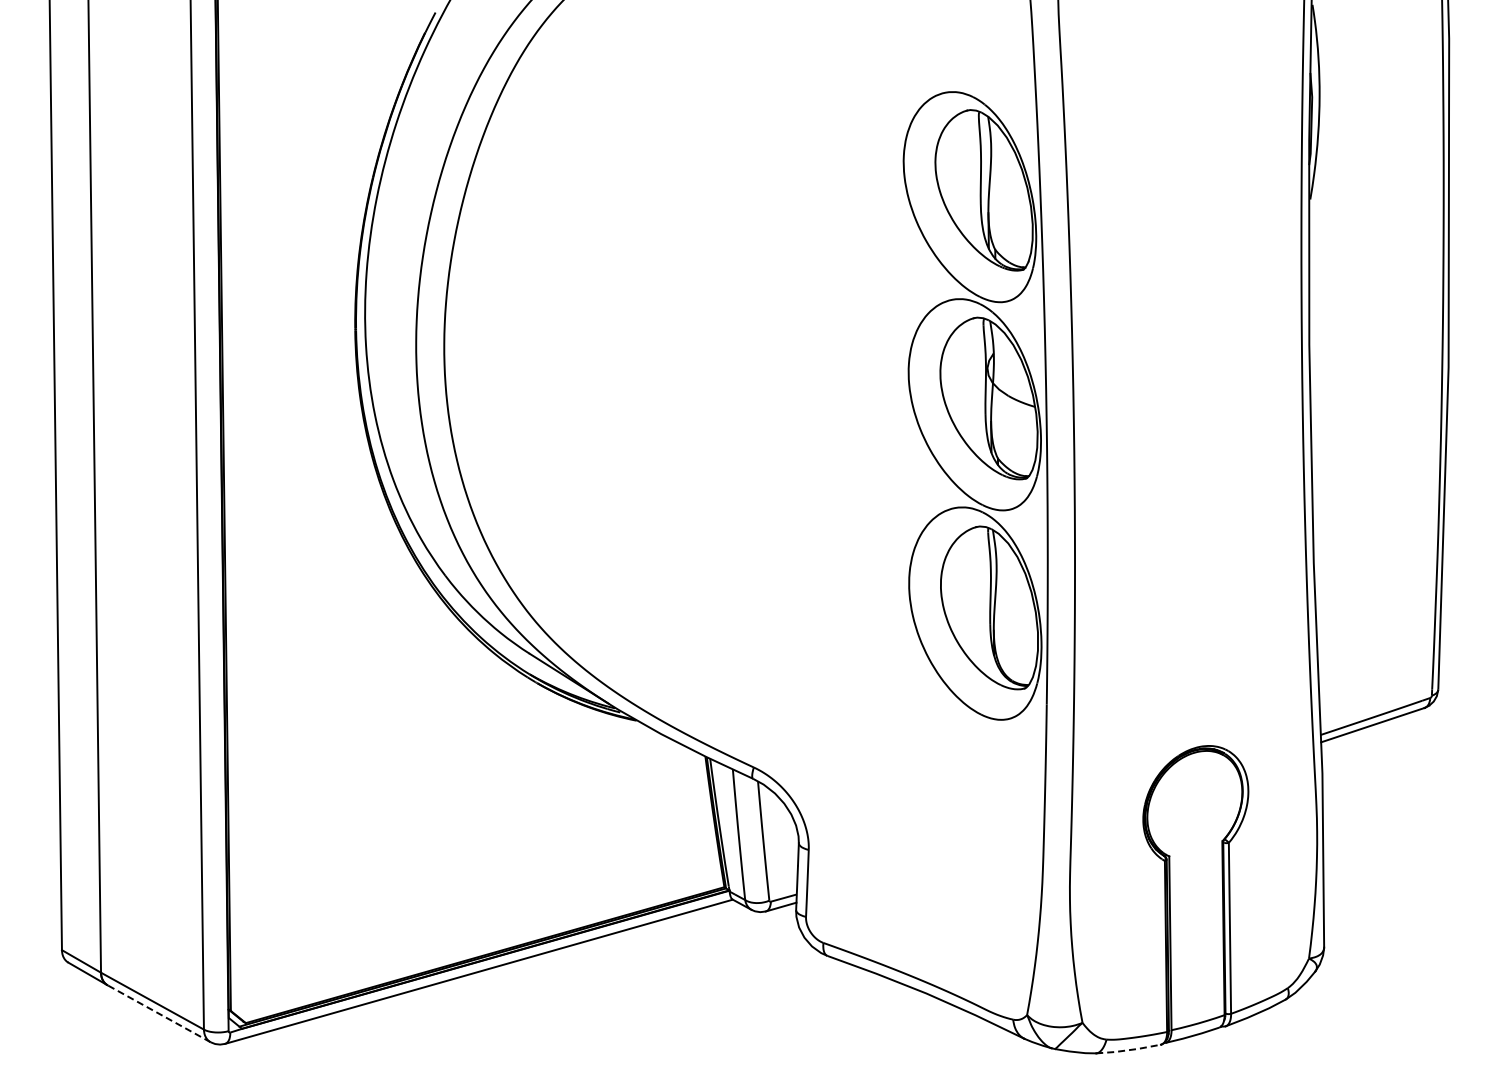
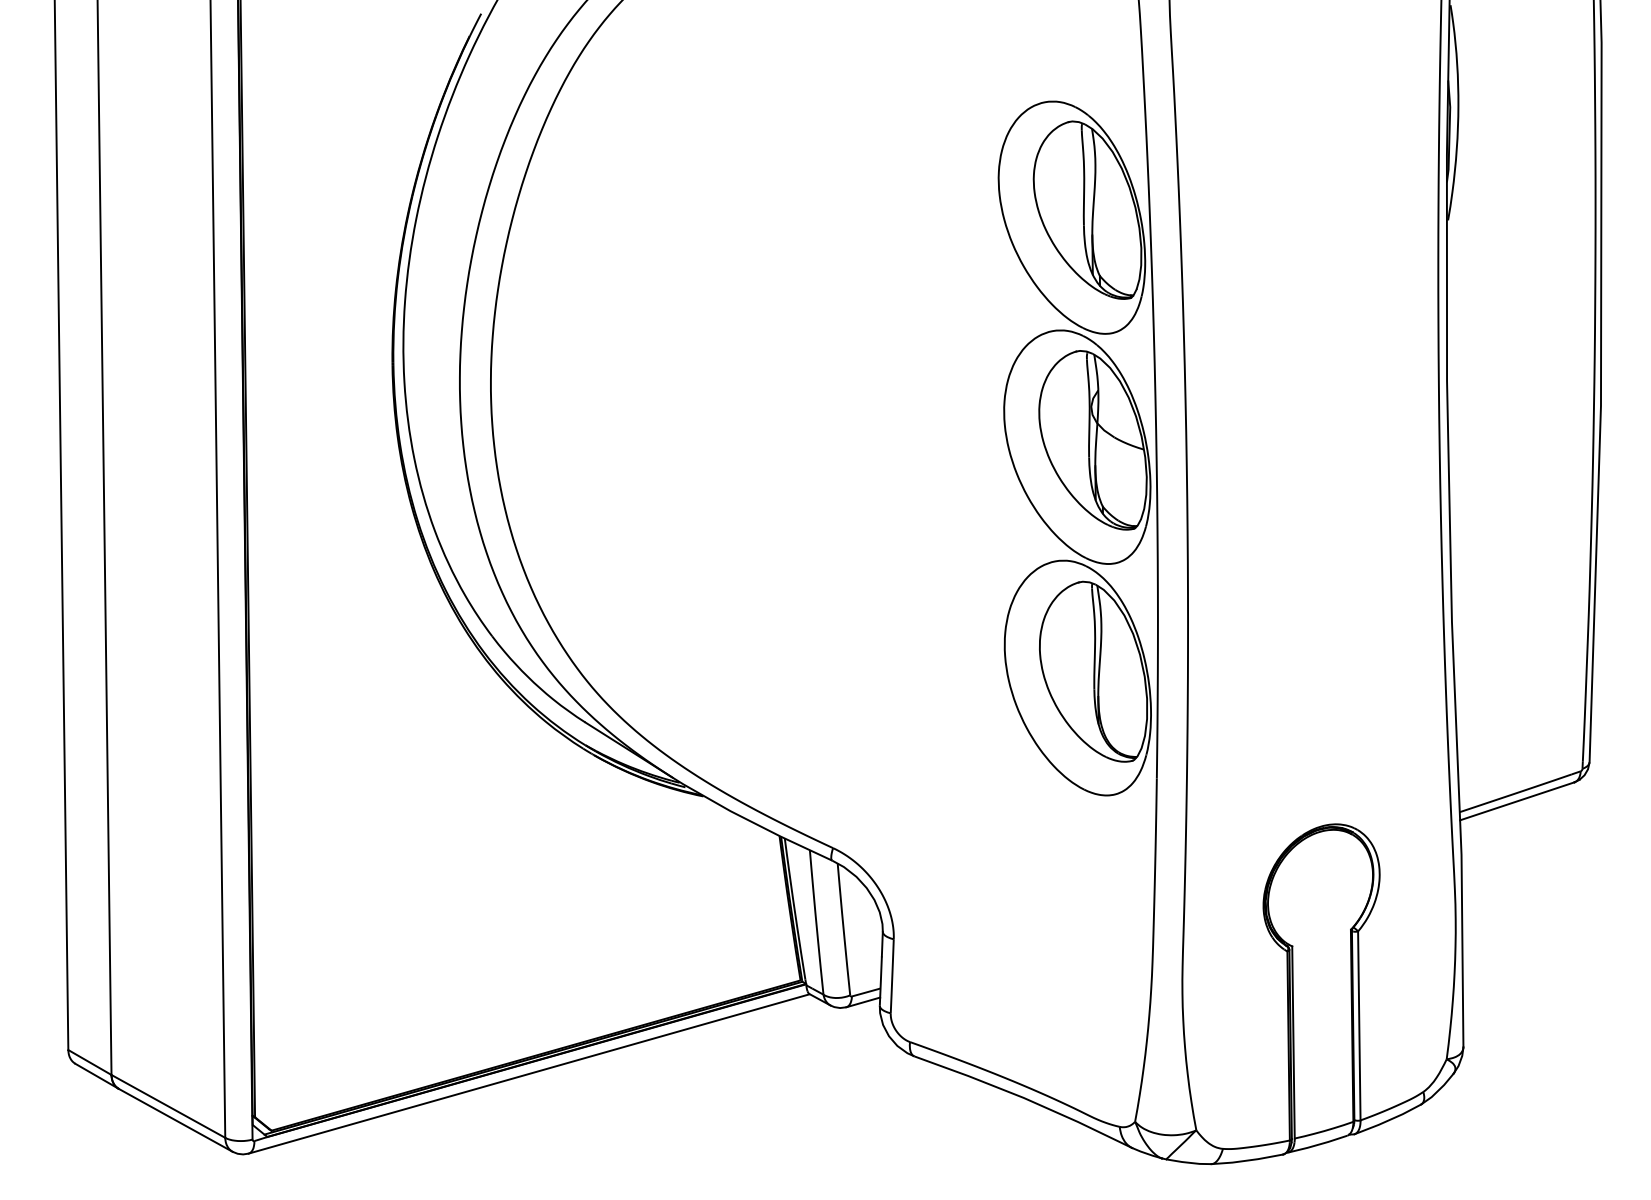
line: (159, 1013) -> (176, 1120), dashed -> solid
line: (1128, 1050) -> (1247, 1160), dashed -> solid

